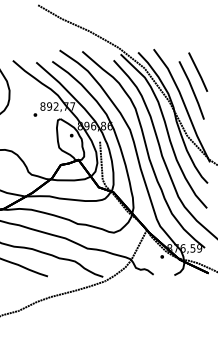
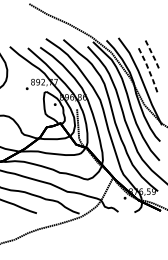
line: (198, 72) -> (153, 55), solid -> dashed
line: (192, 90) -> (148, 69), solid -> dashed

